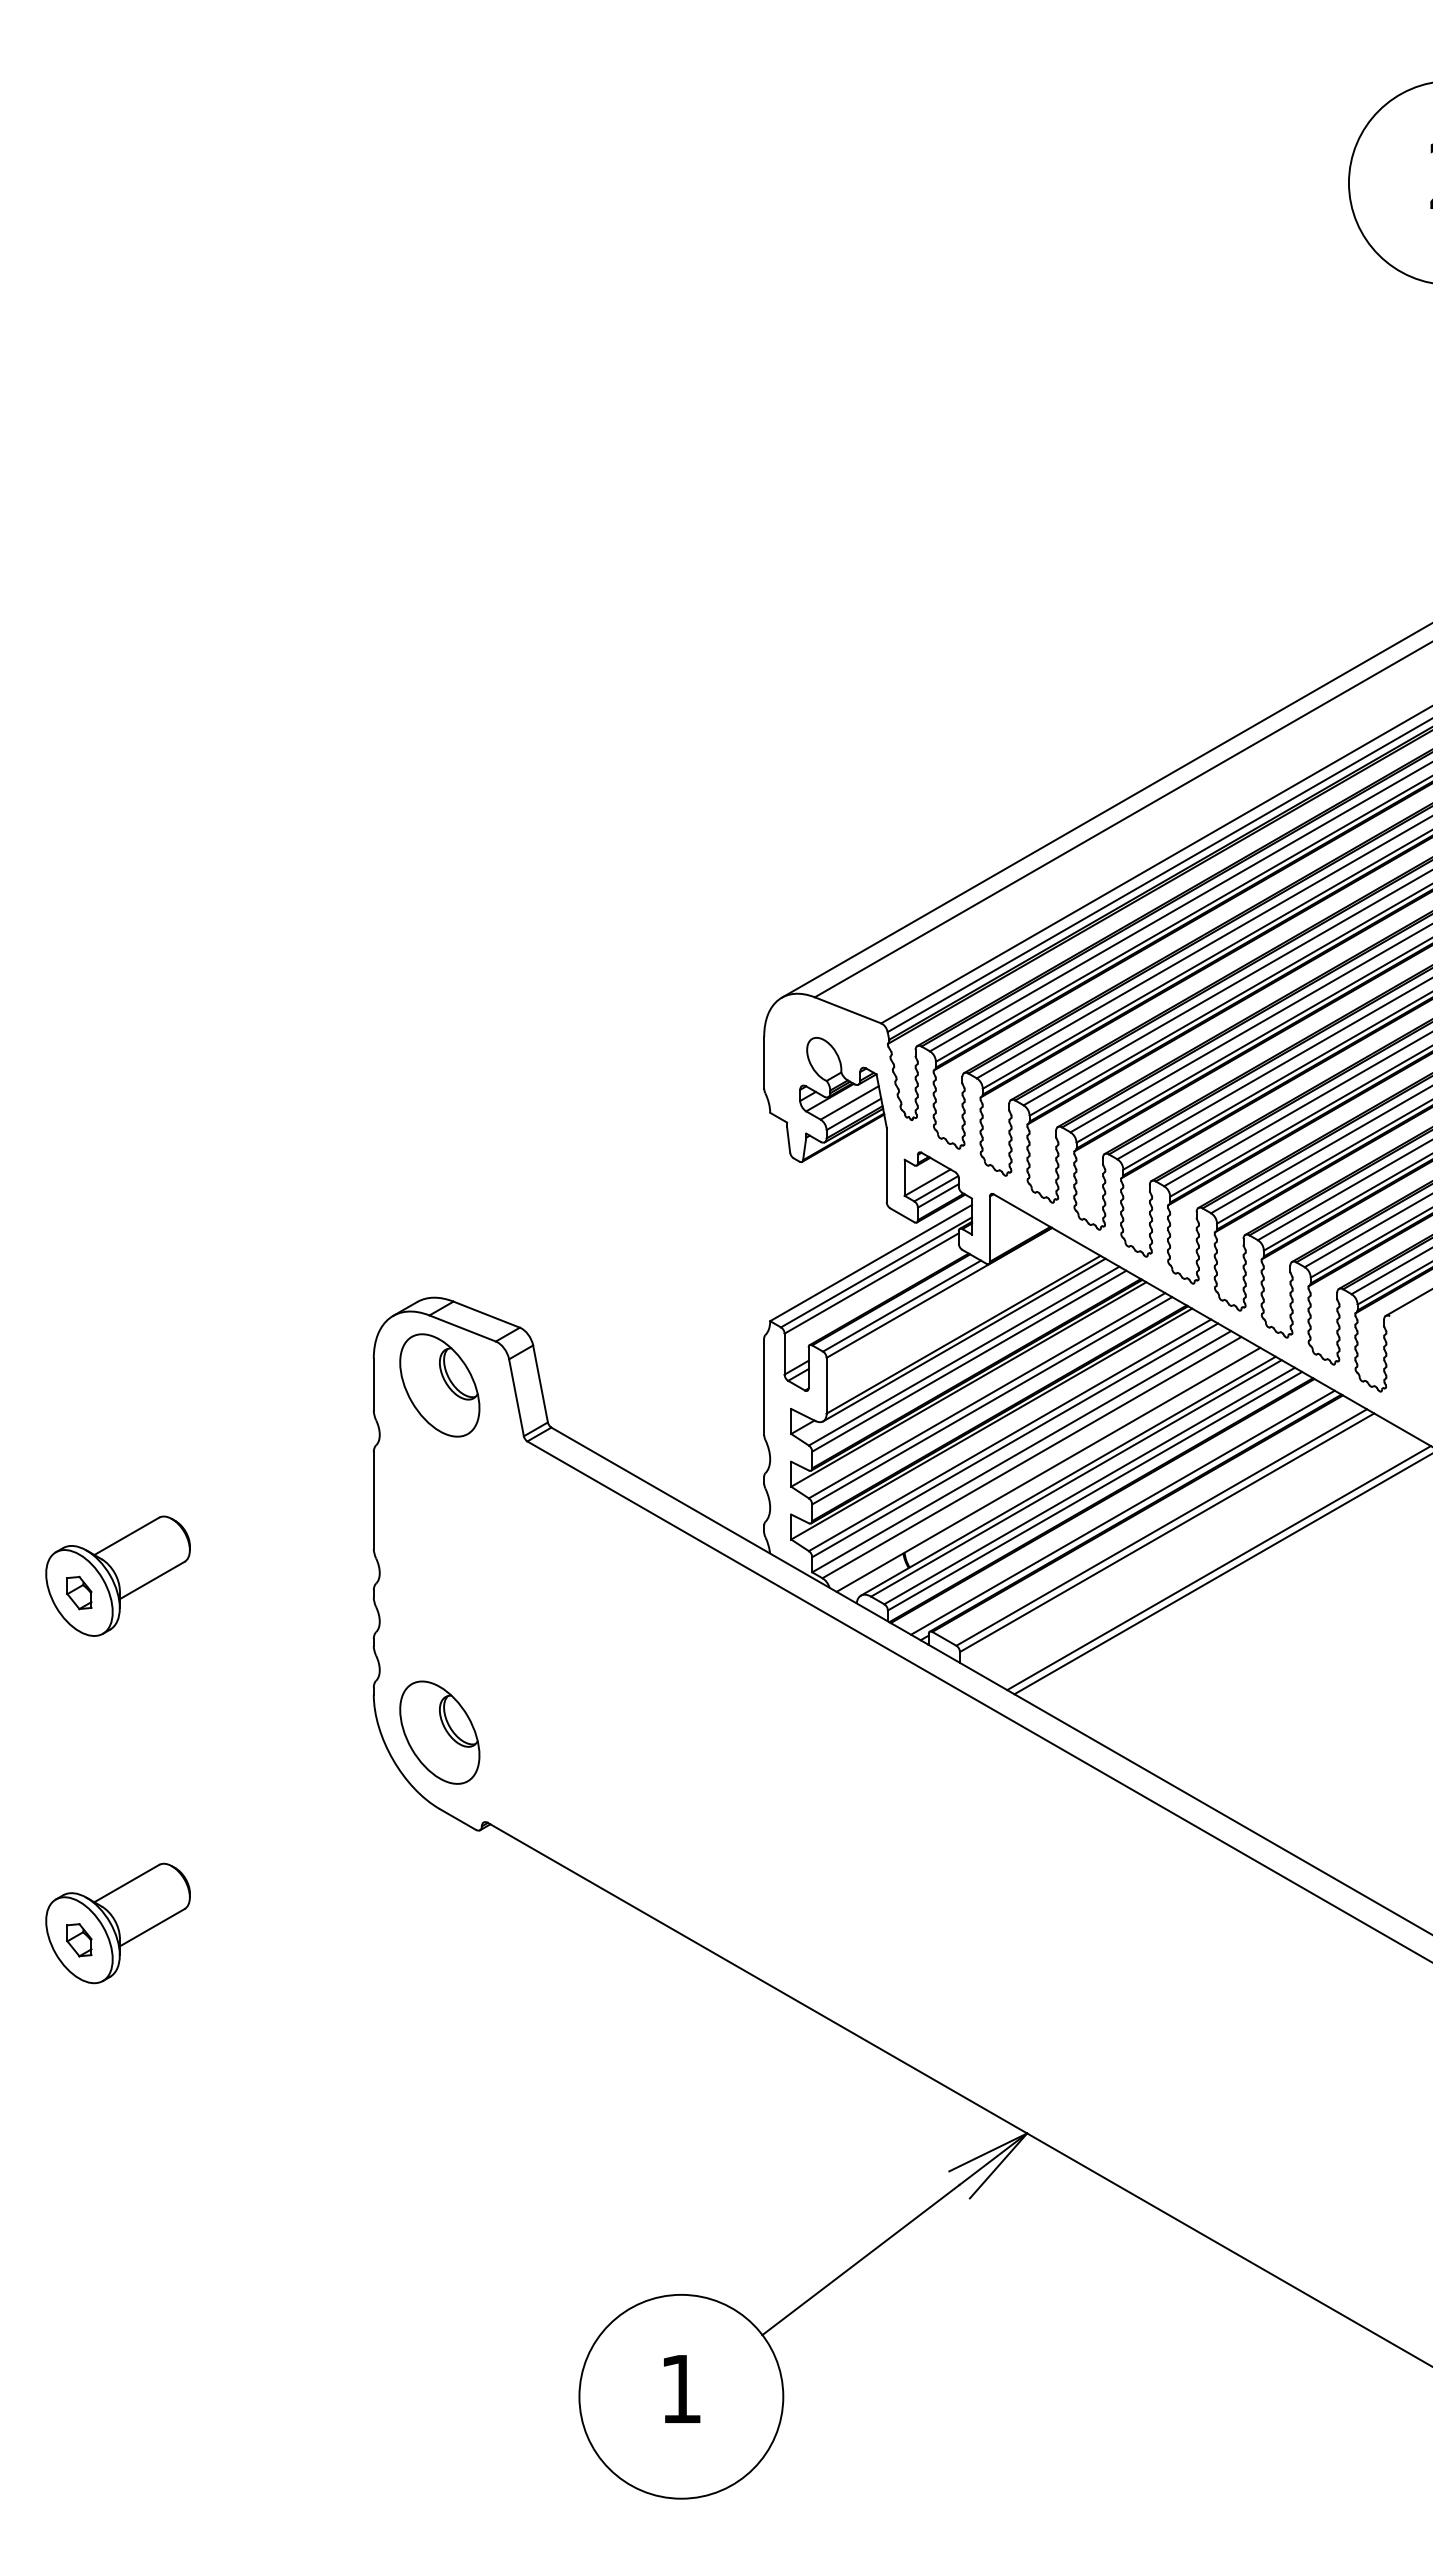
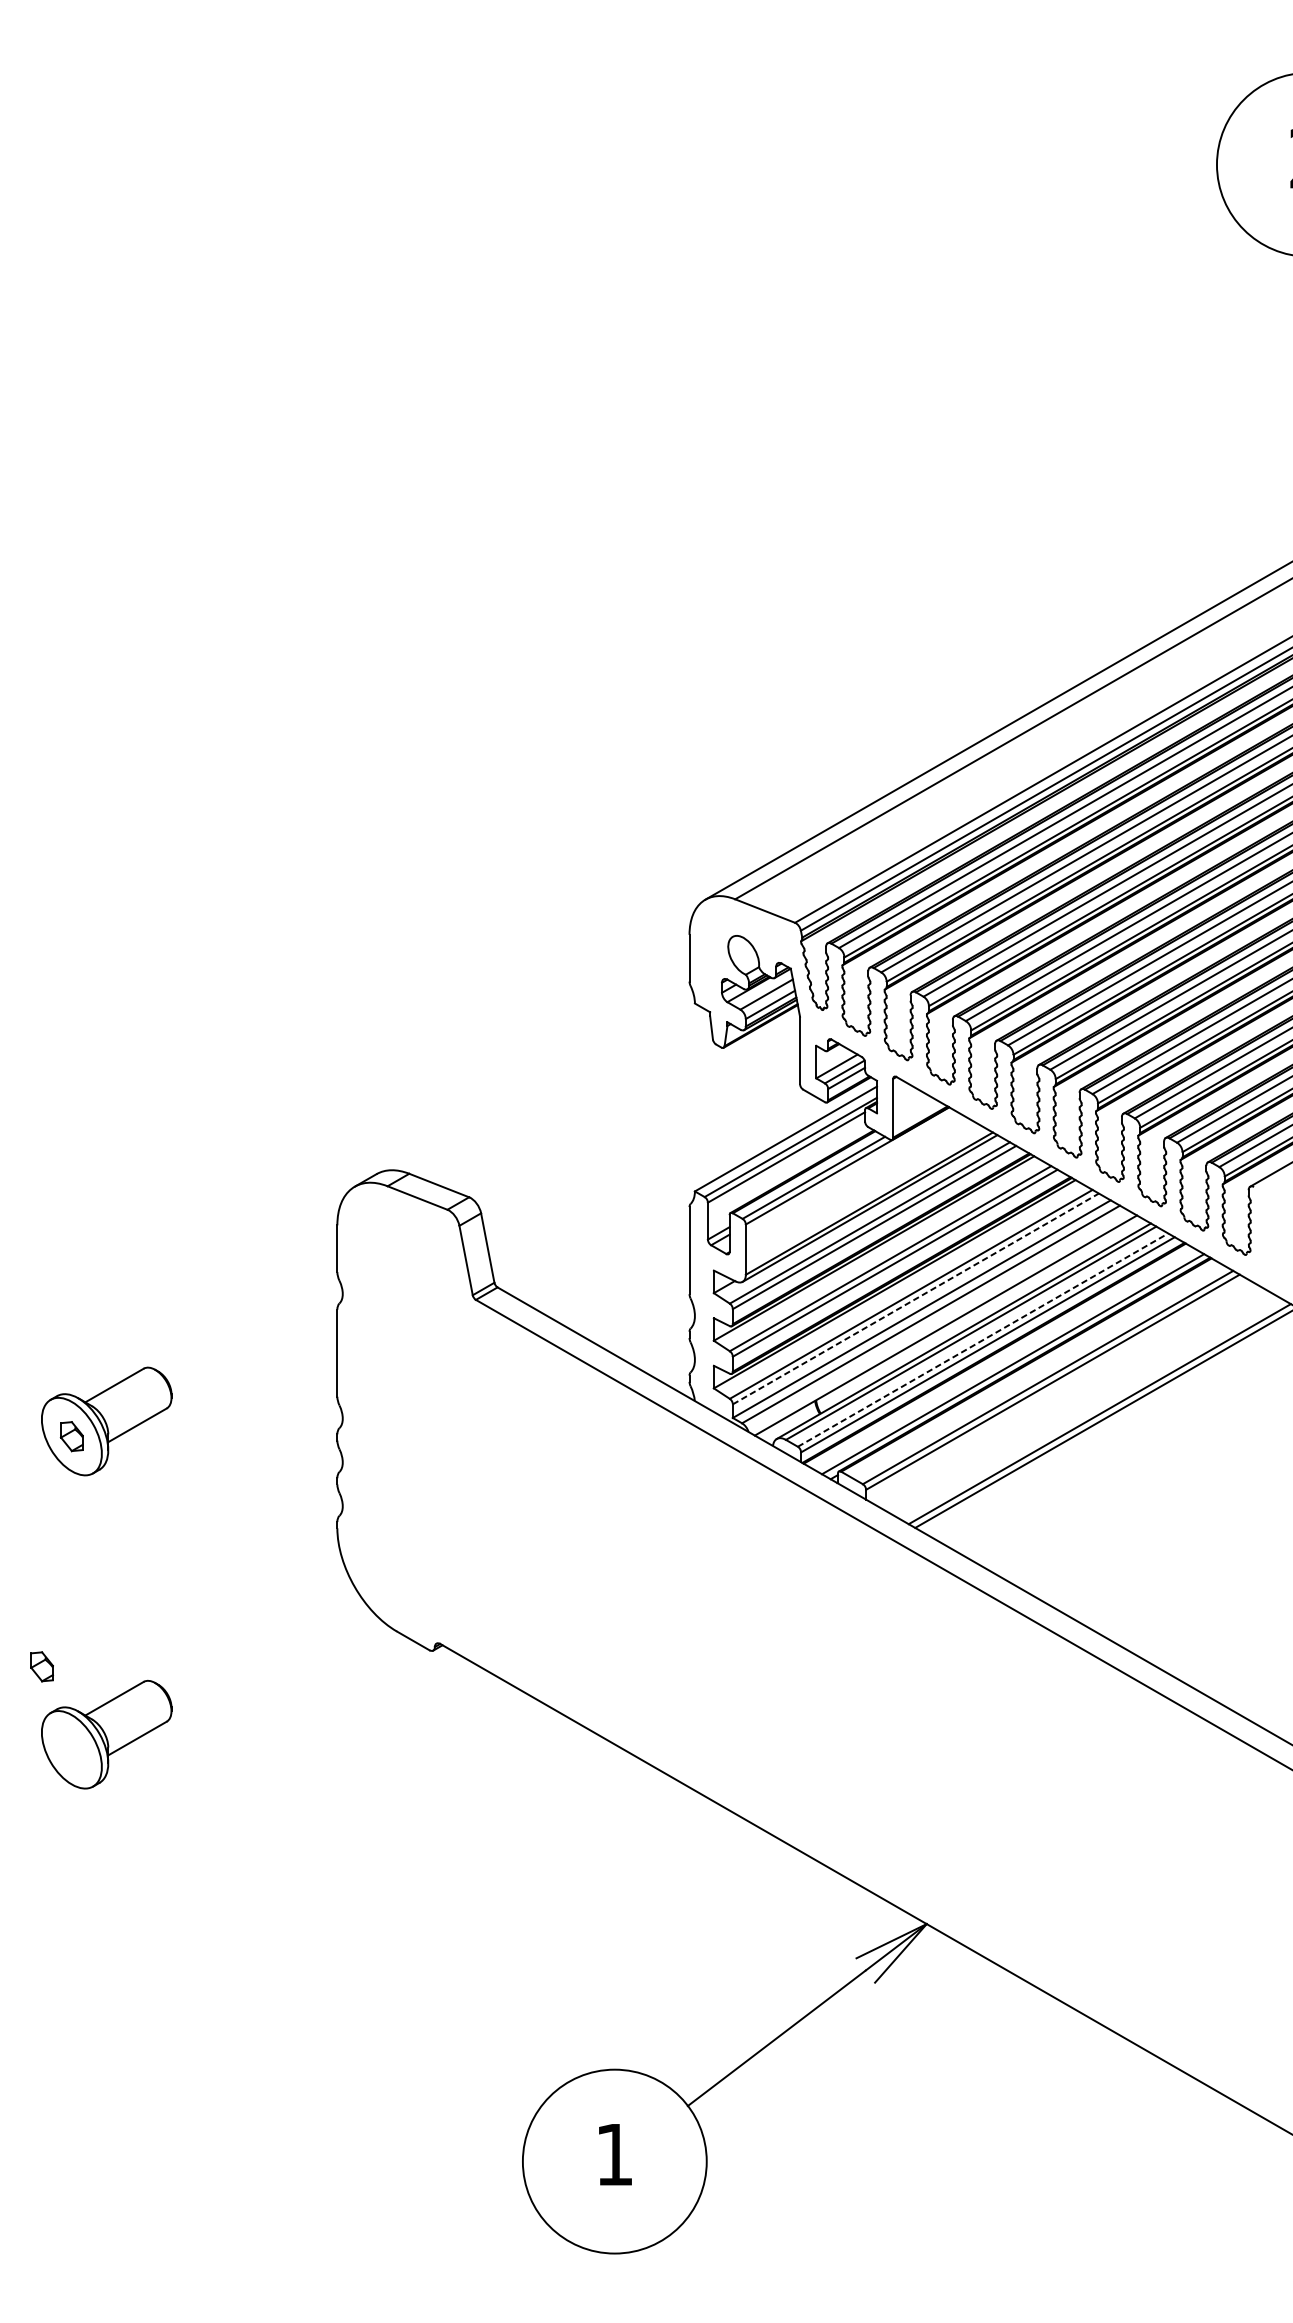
part: (439, 1385) -> (396, 1249), removed
line: (1015, 1440) -> (916, 1299), solid -> dashed
line: (1089, 1486) -> (982, 1340), solid -> dashed
part: (439, 1732) -> (396, 1562), removed
part: (79, 1940) -> (42, 1667), moved

